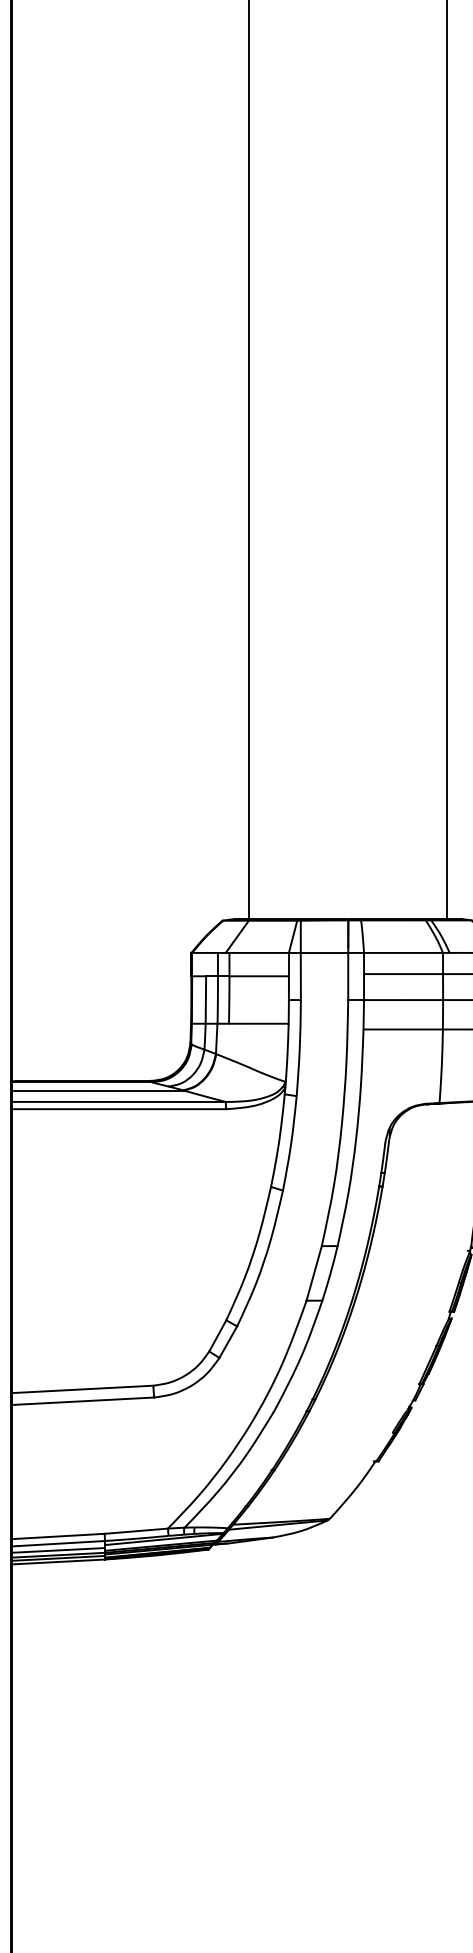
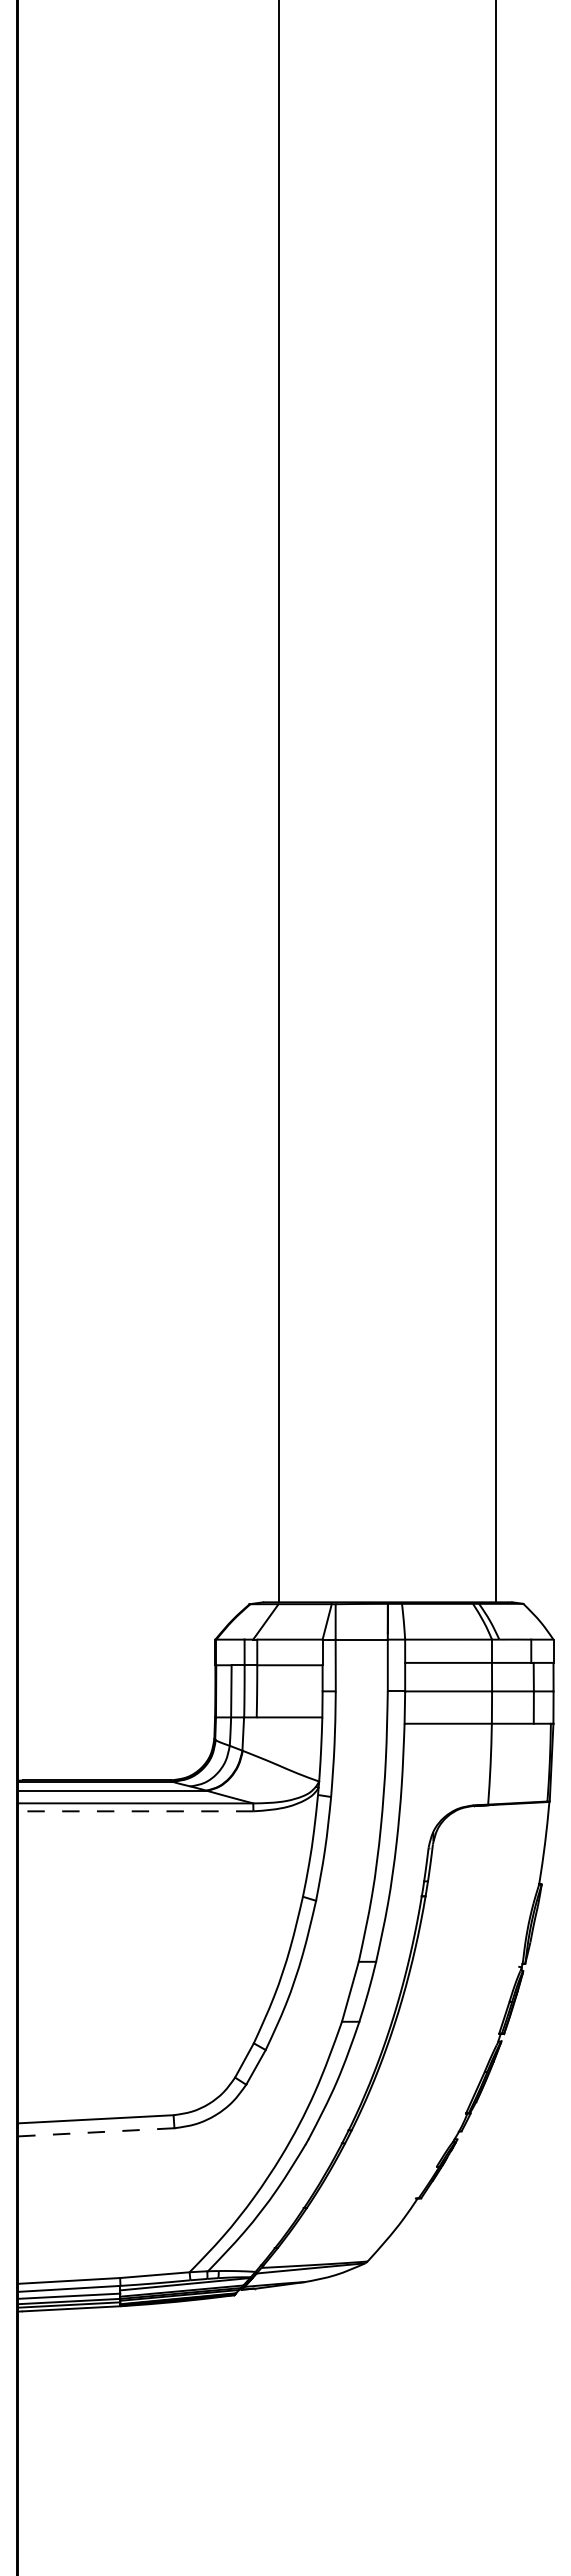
line: (118, 1109) -> (135, 1811), solid -> dashed
line: (82, 1401) -> (95, 2132), solid -> dashed

